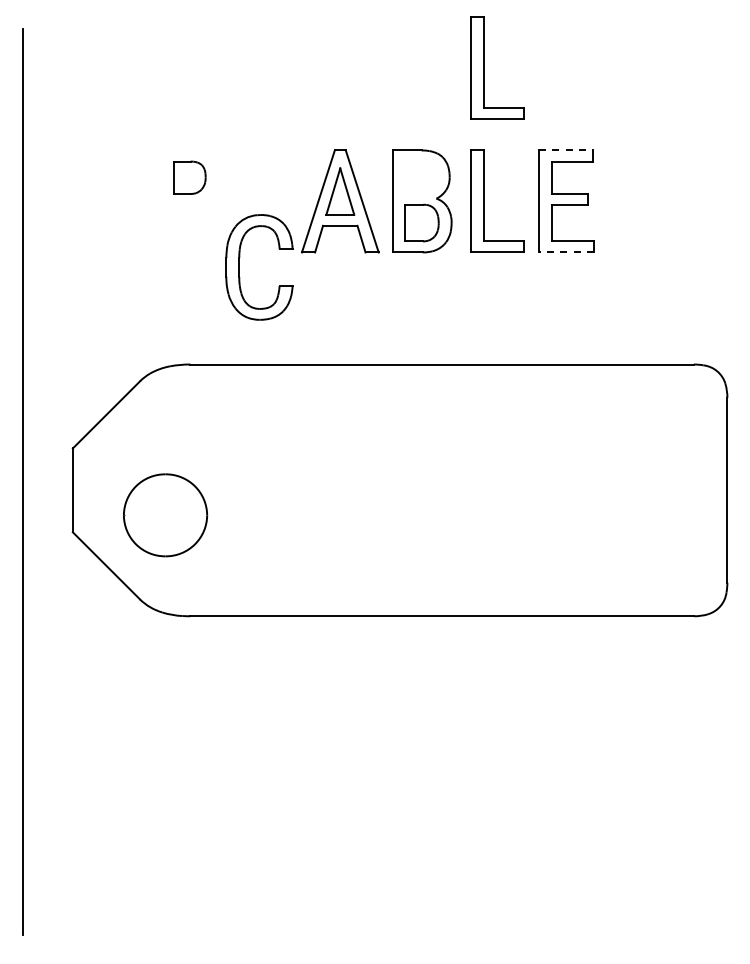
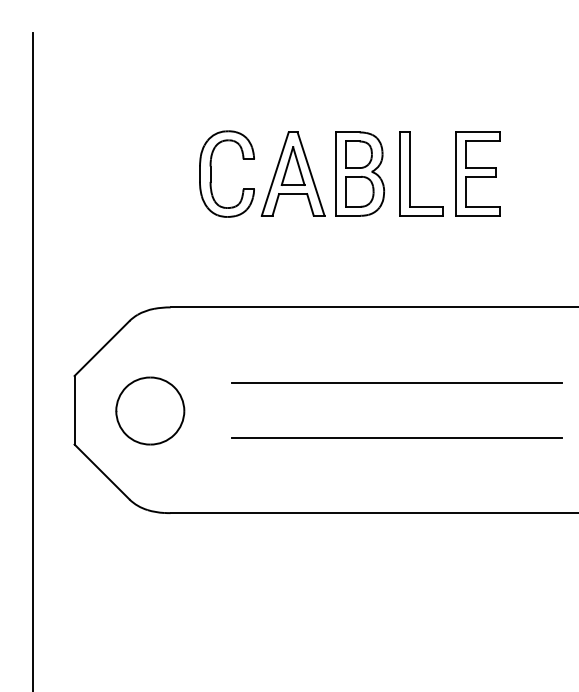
part: (484, 67) -> (410, 64), removed
line: (566, 150) -> (478, 132), dashed -> solid
part: (189, 177) -> (358, 154), moved
line: (565, 252) -> (477, 215), dashed -> solid
part: (239, 267) -> (210, 174), moved
line: (466, 456) -> (396, 382), added
part: (165, 515) -> (150, 411), moved
line: (466, 523) -> (396, 437), added

